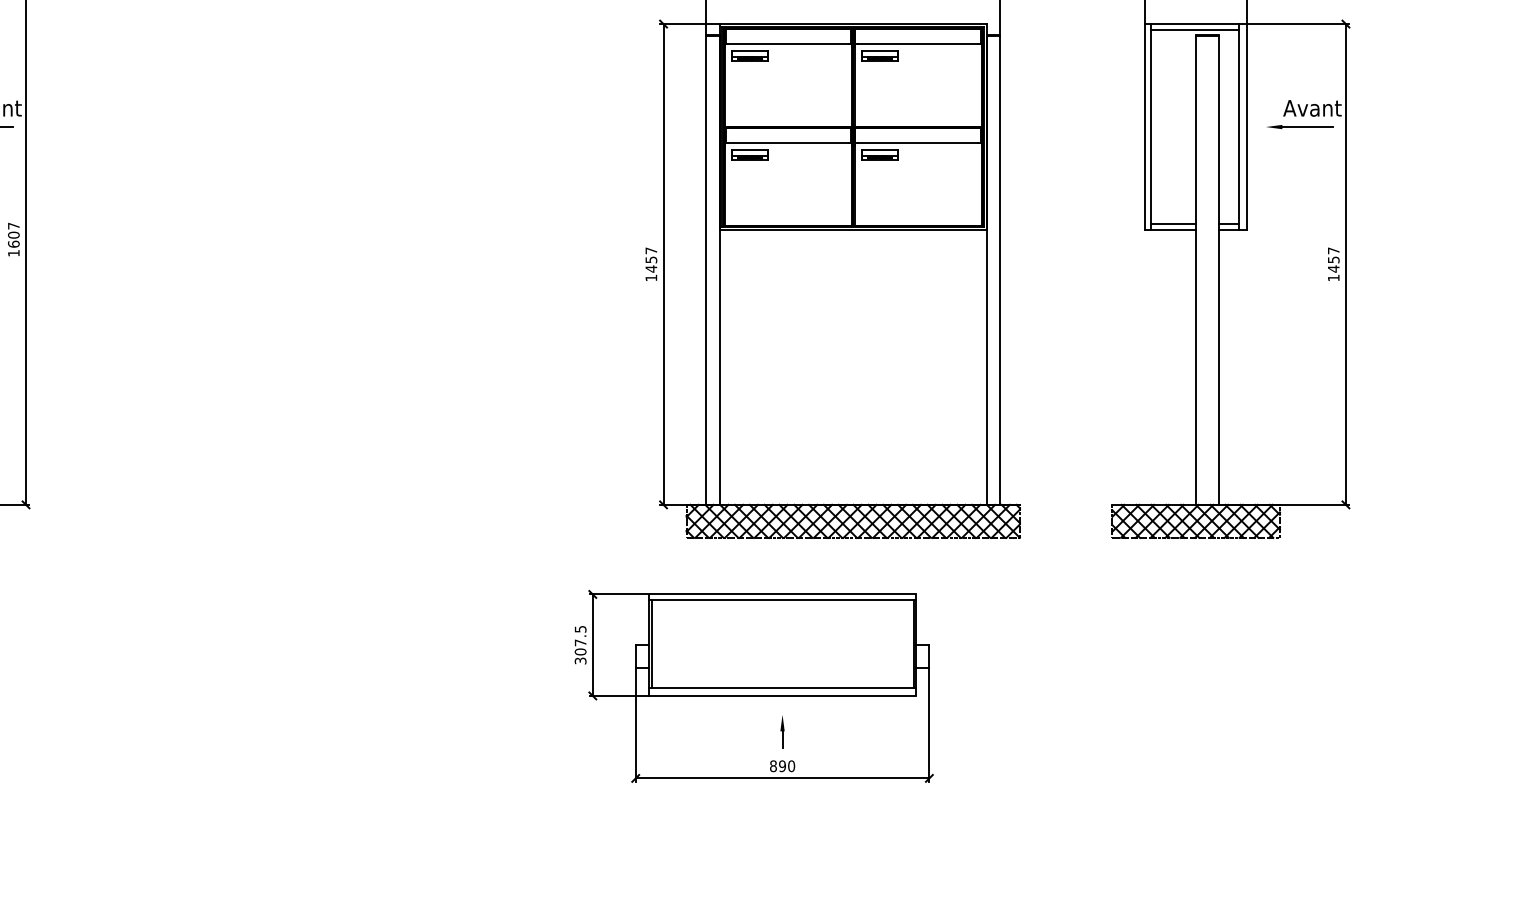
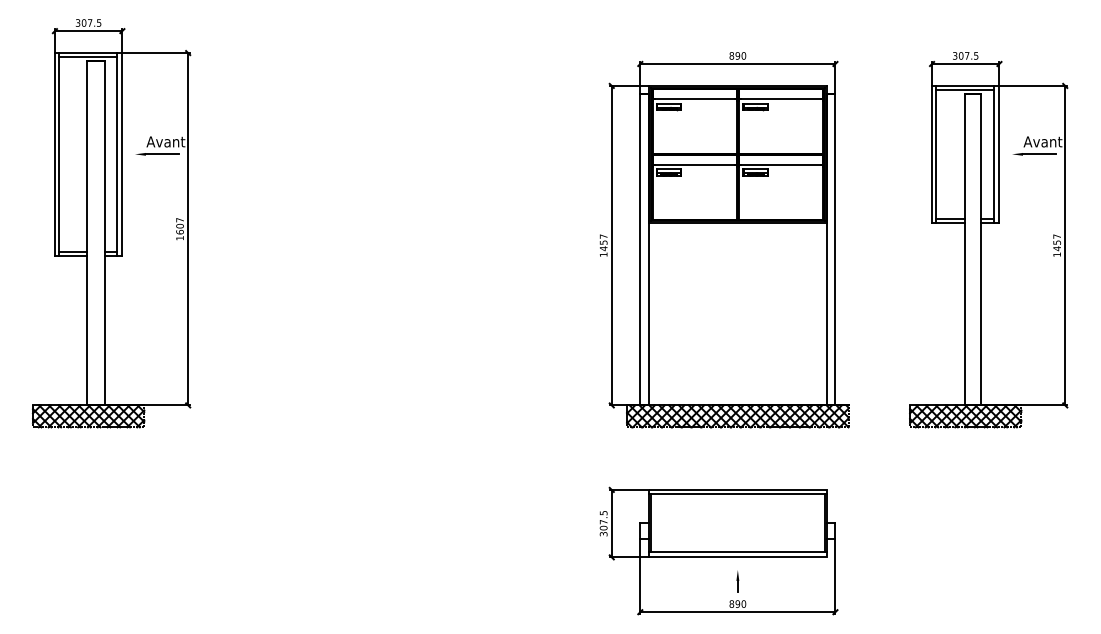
part: (753, 685) -> (718, 550), moved

